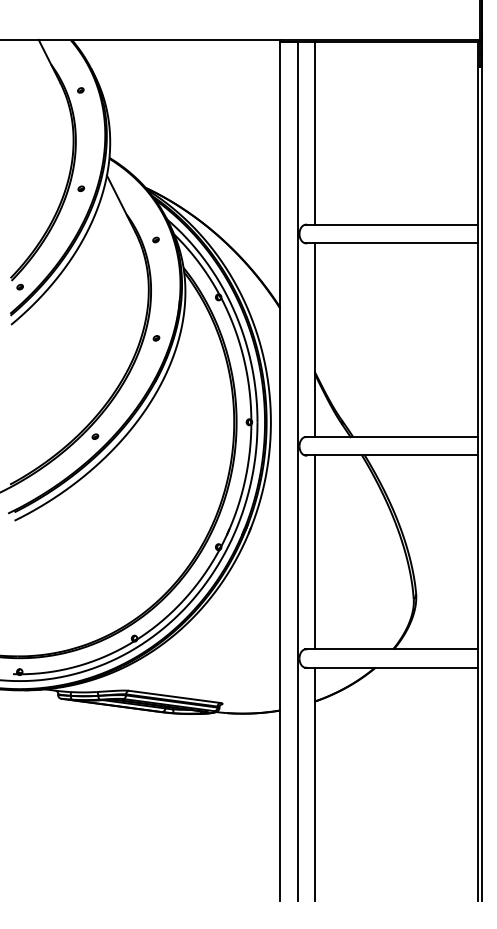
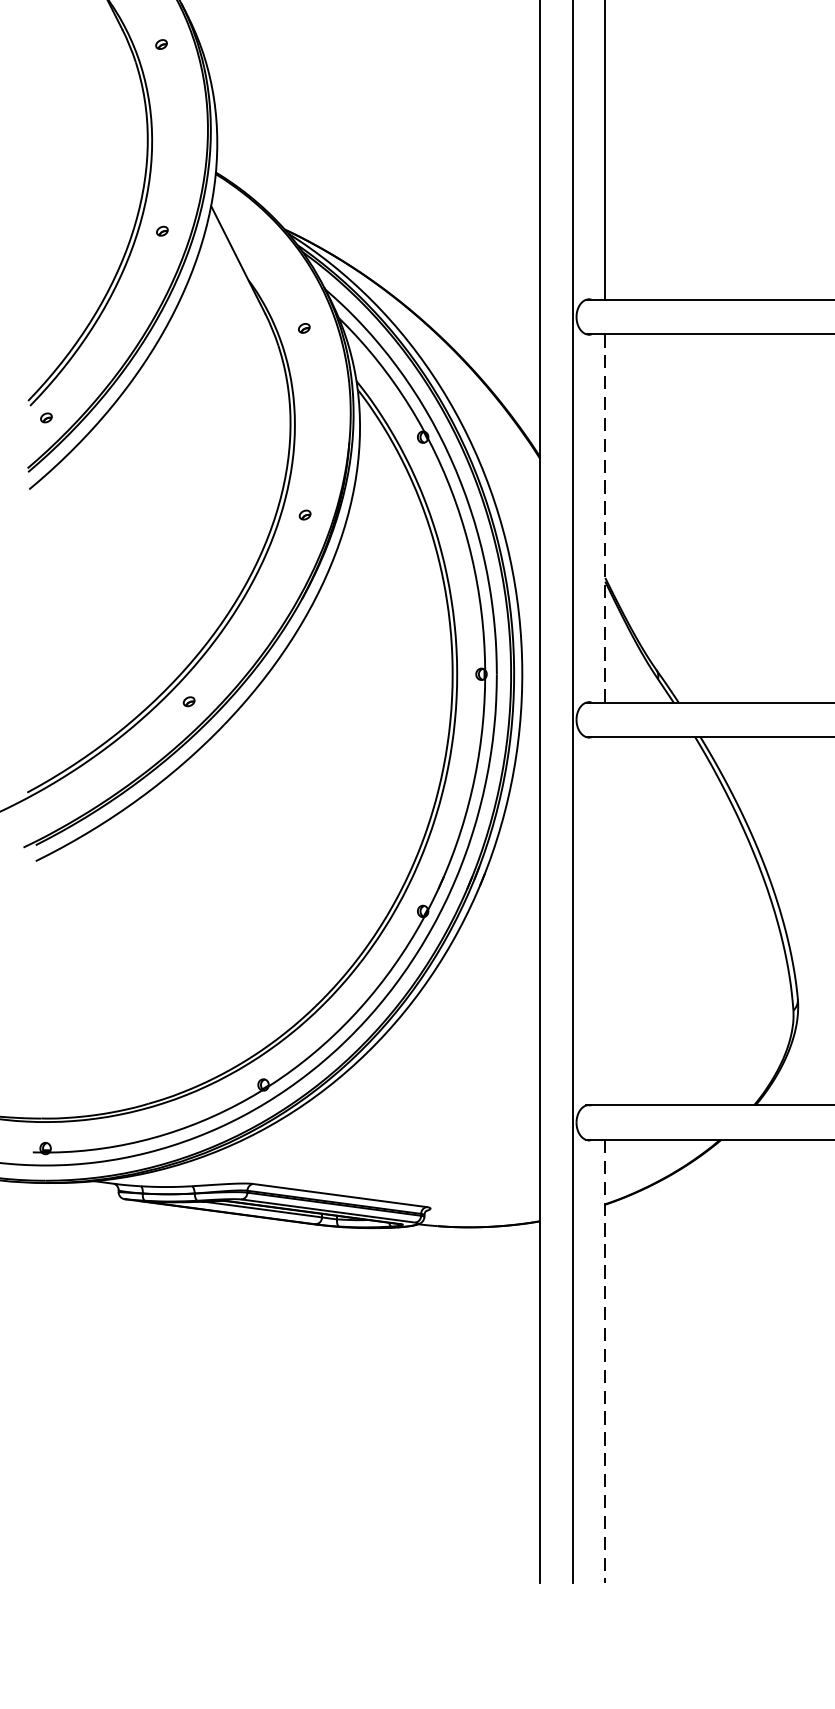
line: (314, 340) -> (605, 519), solid -> dashed
line: (314, 552) -> (605, 921), removed
line: (314, 784) -> (605, 1361), solid -> dashed

